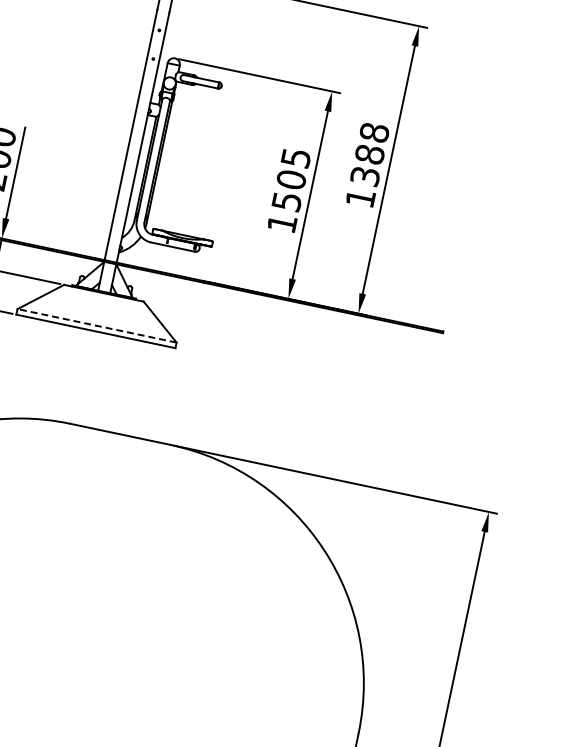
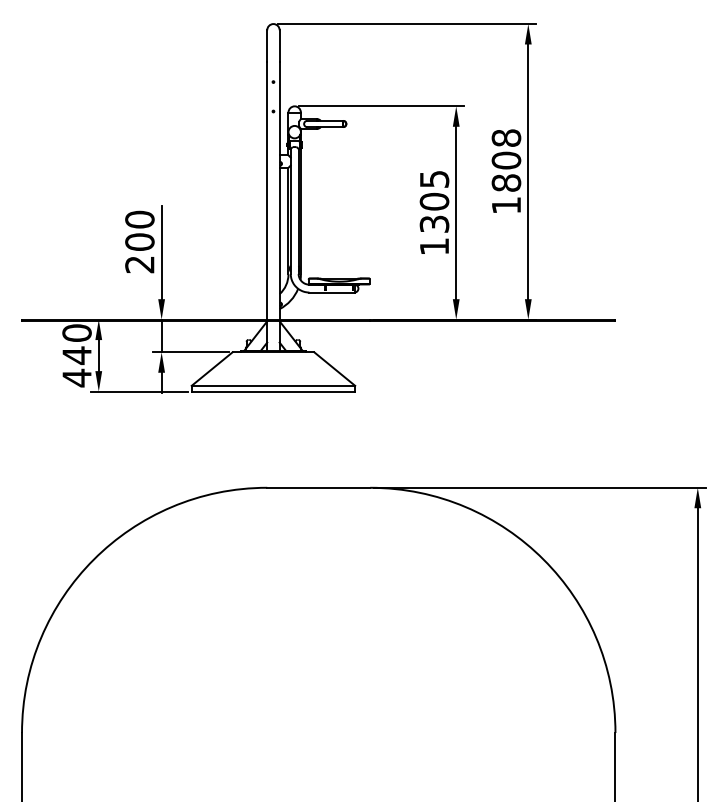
text: (367, 165) -> (506, 171), 1388 -> 1808
text: (286, 200) -> (433, 223), 1505 -> 1305
line: (97, 325) -> (273, 385), dashed -> solid

